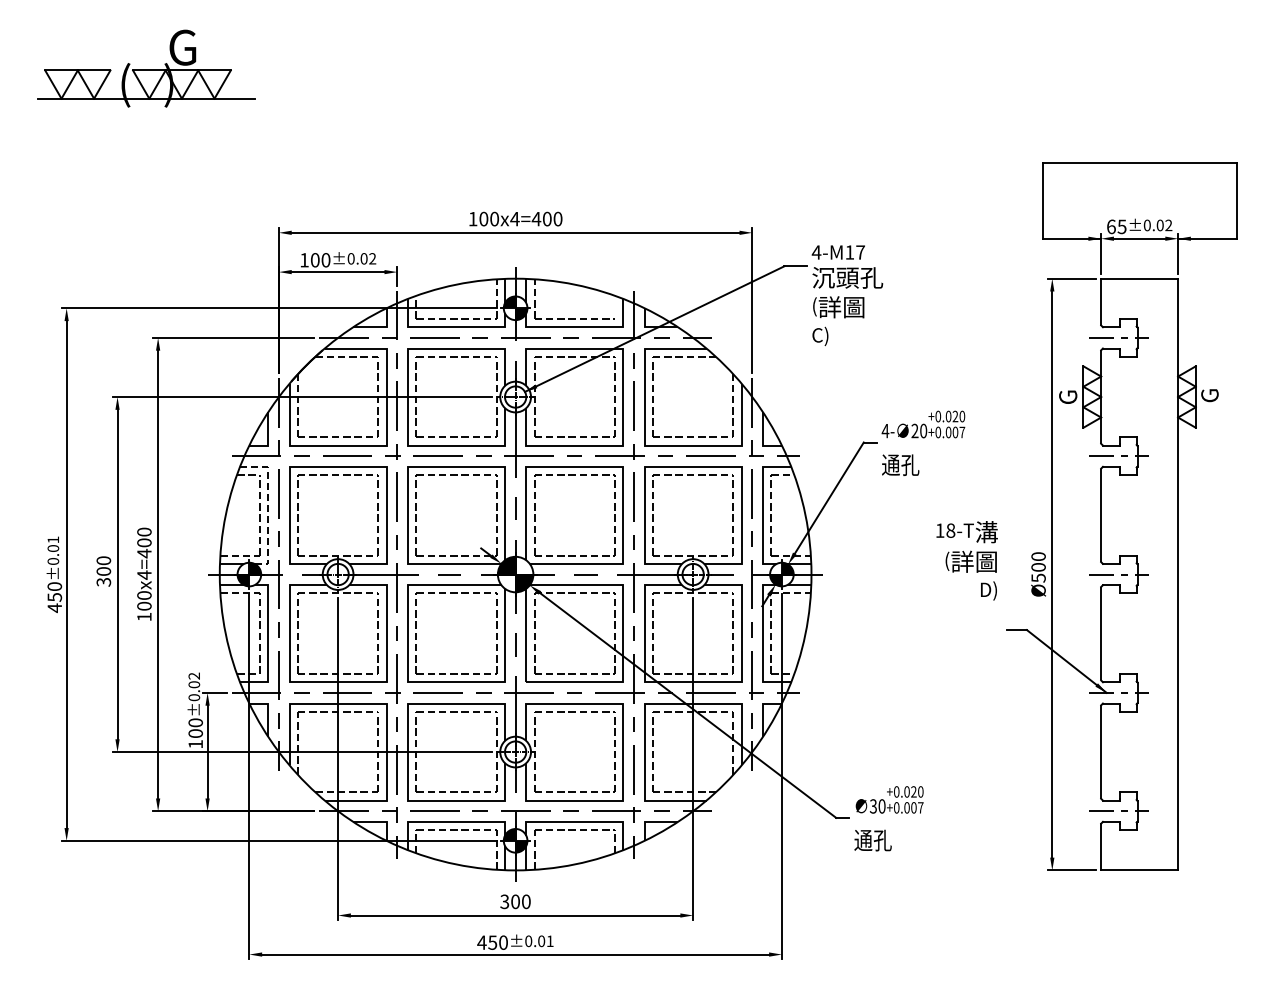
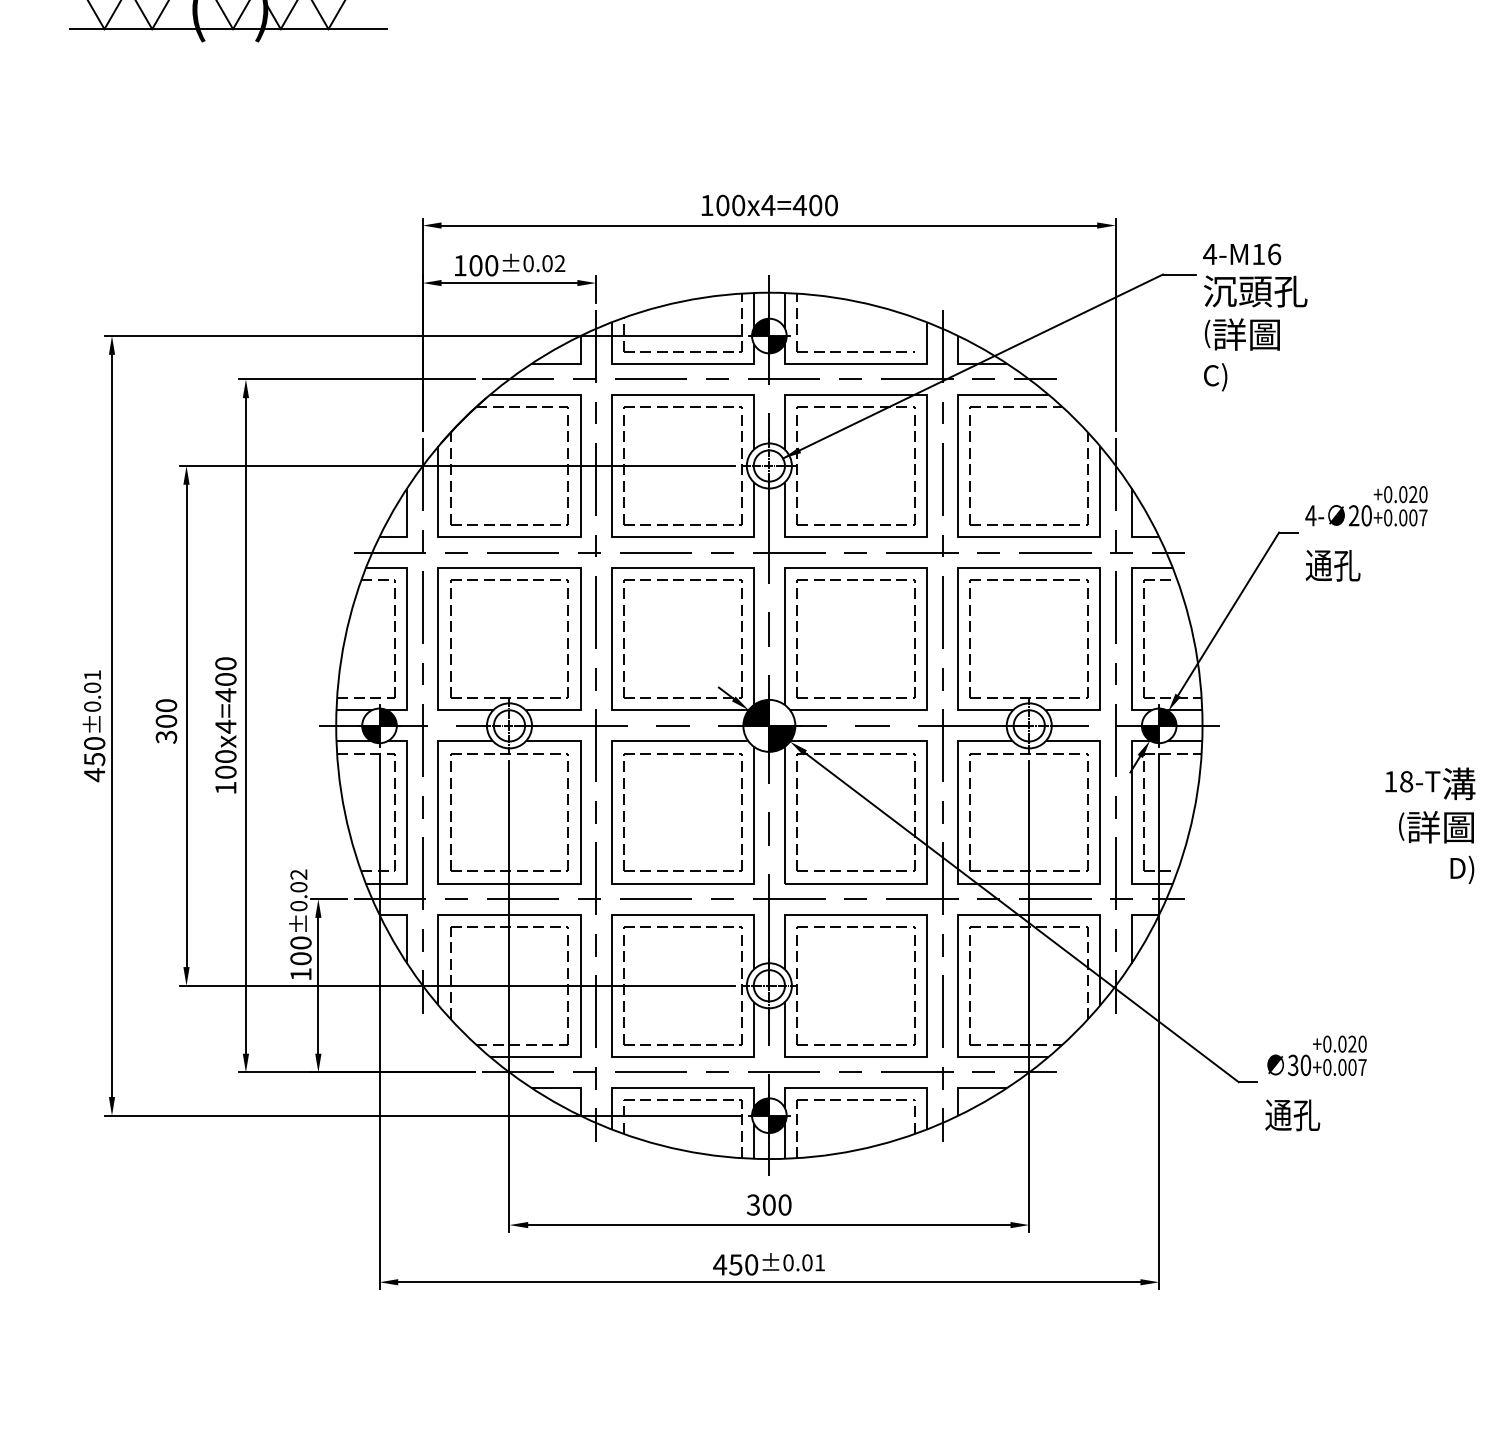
text: (860, 252) -> (1274, 254), 4-M17 -> 4-M16
line: (268, 508) -> (407, 629), dashed -> solid
text: (966, 560) -> (1429, 825), moved

